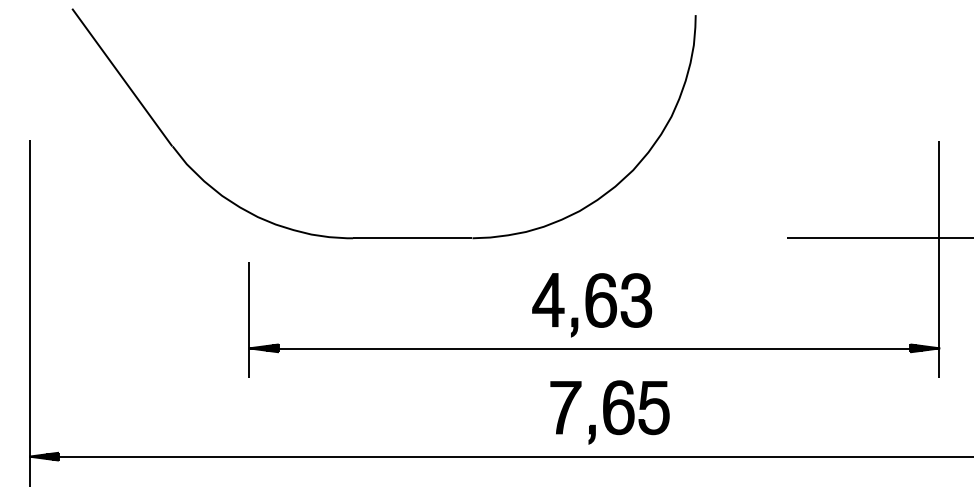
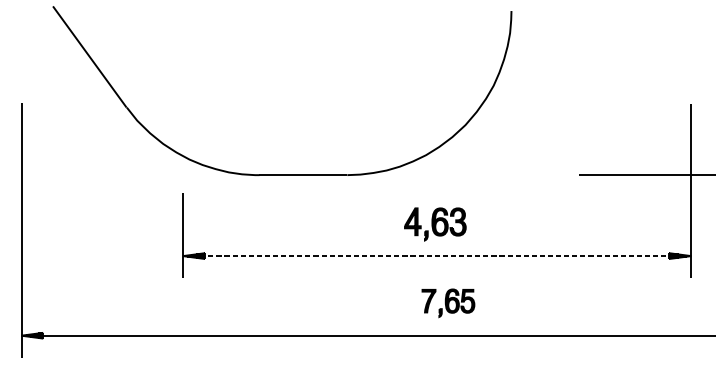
part: (592, 305) -> (435, 224), size x0.7
line: (593, 348) -> (436, 256), solid -> dashed
part: (609, 412) -> (448, 303), size x0.6

